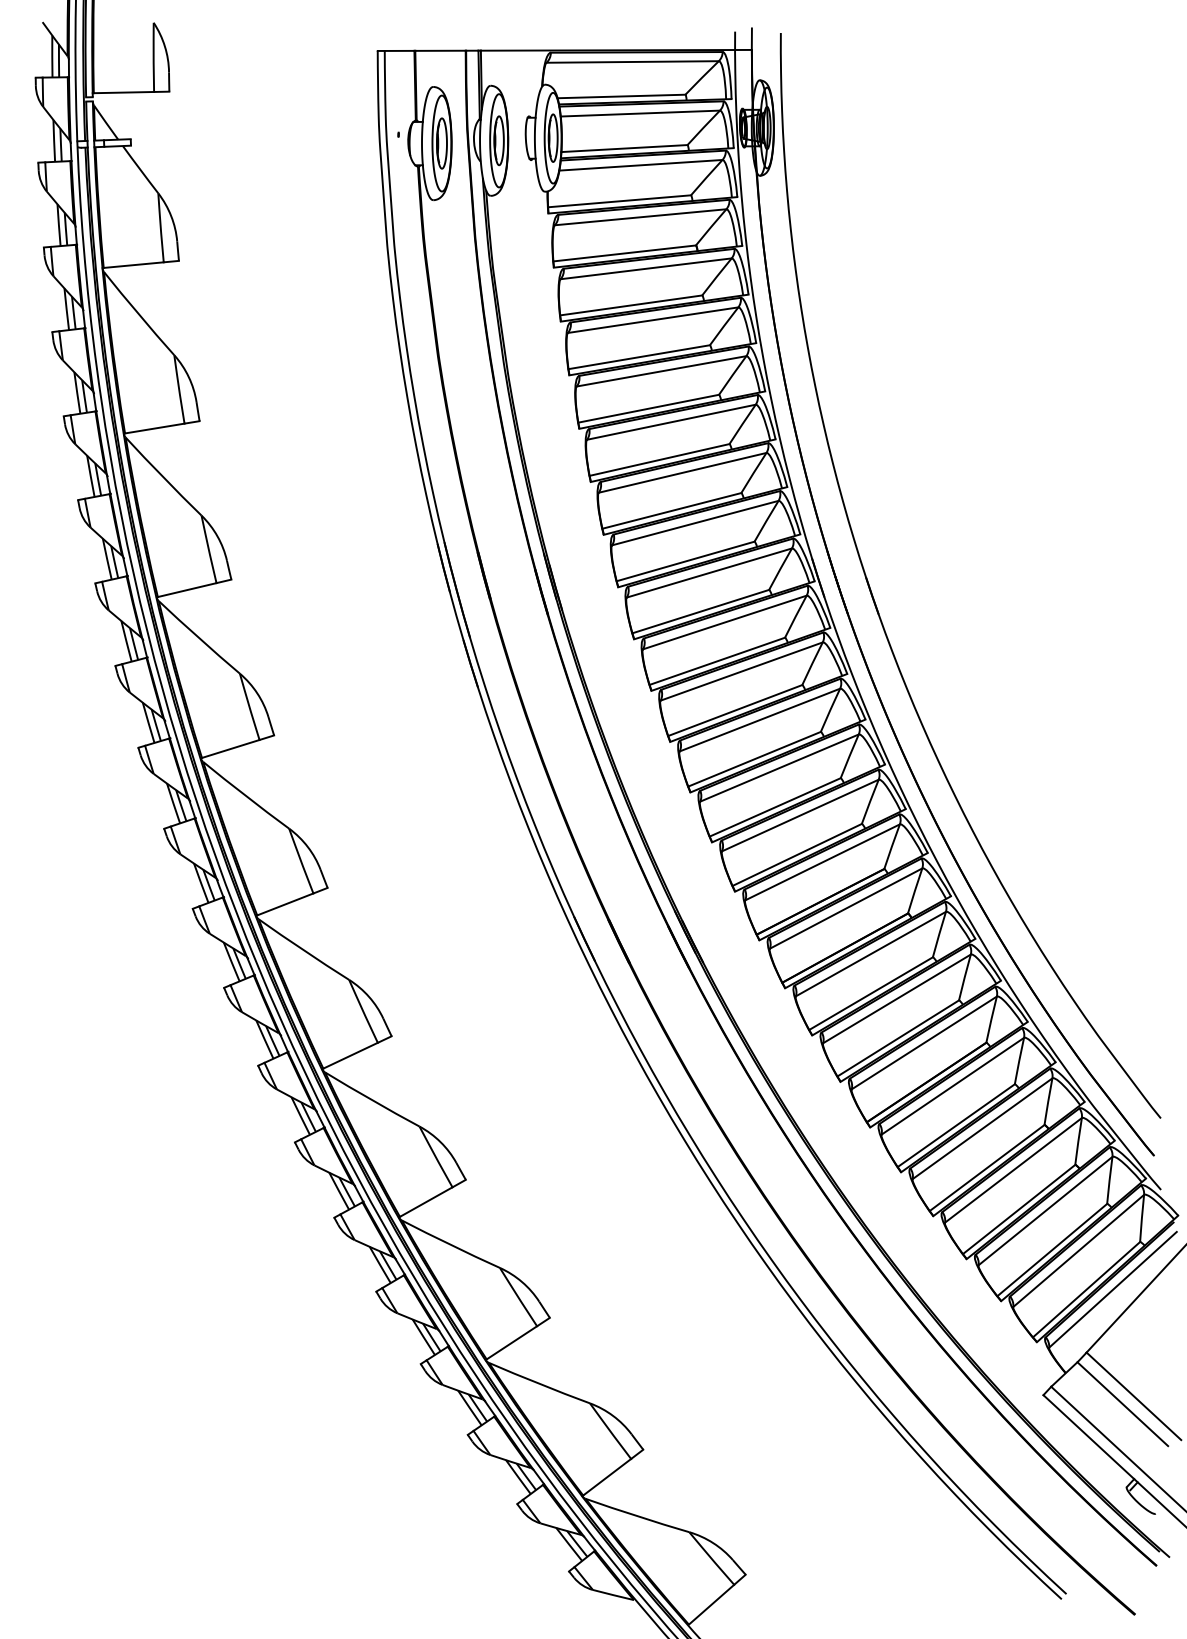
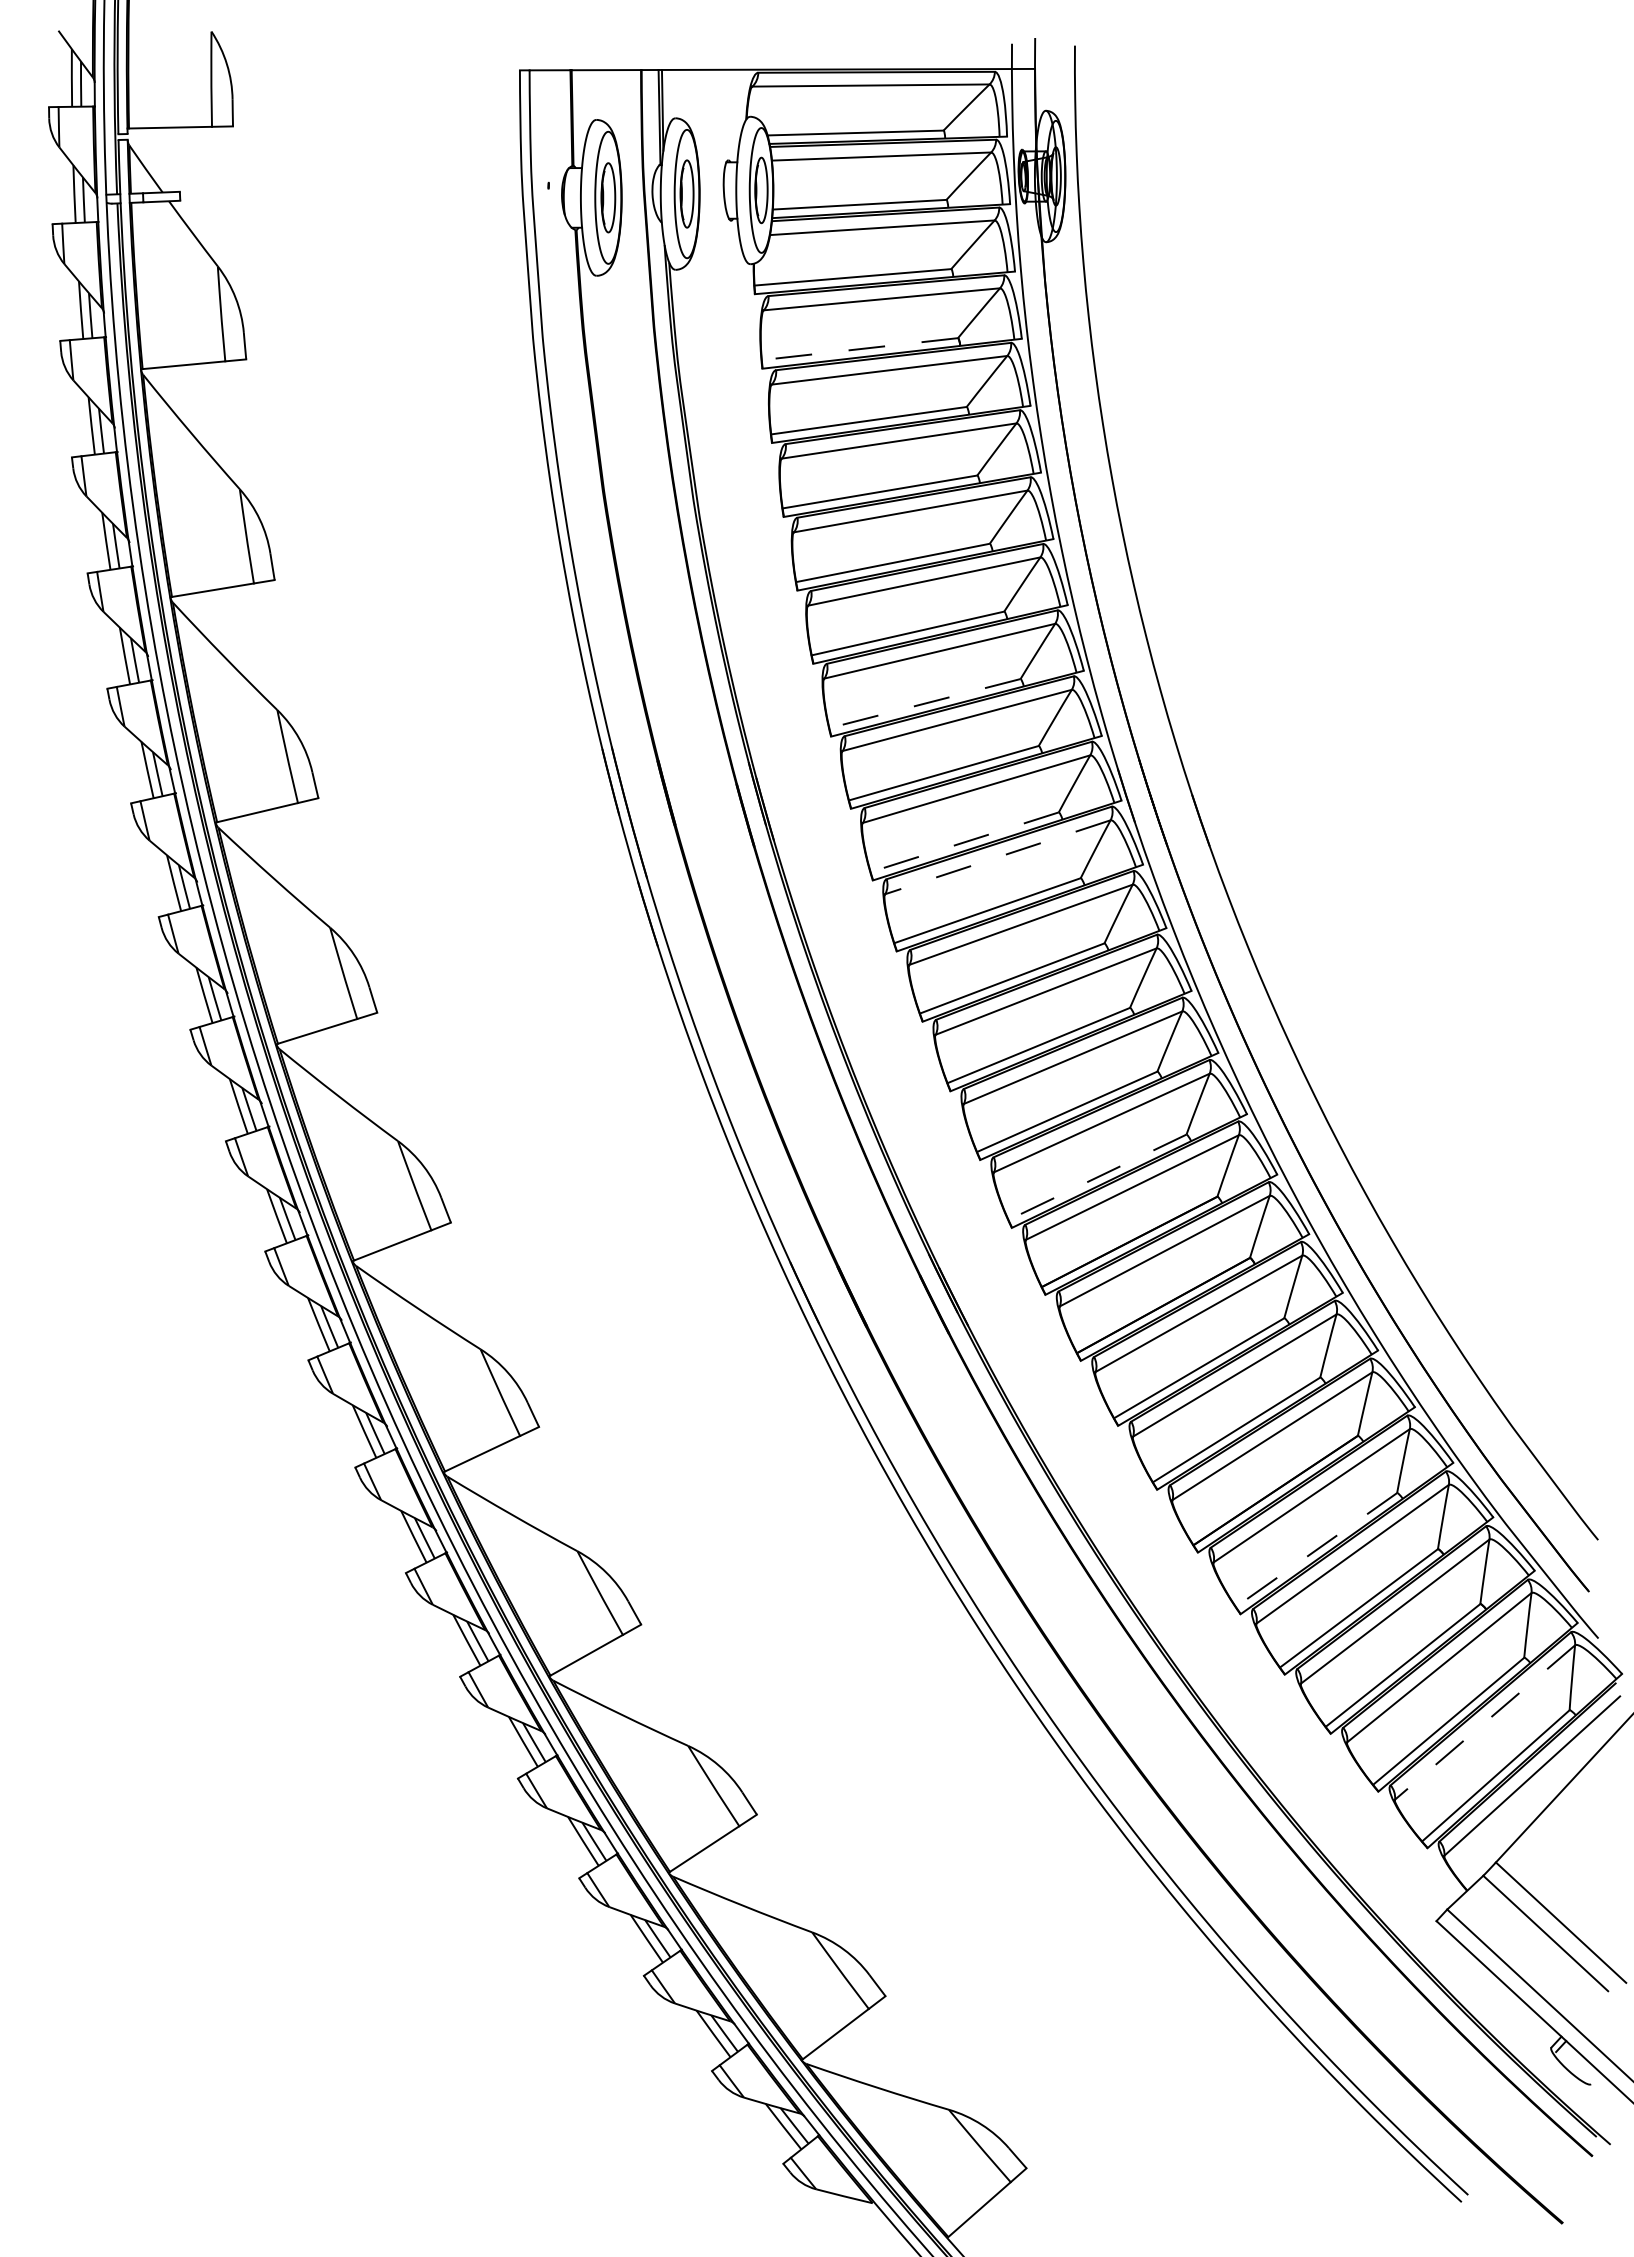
line: (624, 253) -> (859, 349), solid -> dashed
line: (671, 510) -> (924, 703), solid -> dashed
line: (700, 611) -> (964, 842), solid -> dashed
line: (724, 622) -> (997, 857), solid -> dashed
line: (797, 855) -> (1097, 1177), solid -> dashed
line: (956, 1125) -> (1316, 1550), solid -> dashed
line: (1079, 1250) -> (1485, 1722), solid -> dashed

